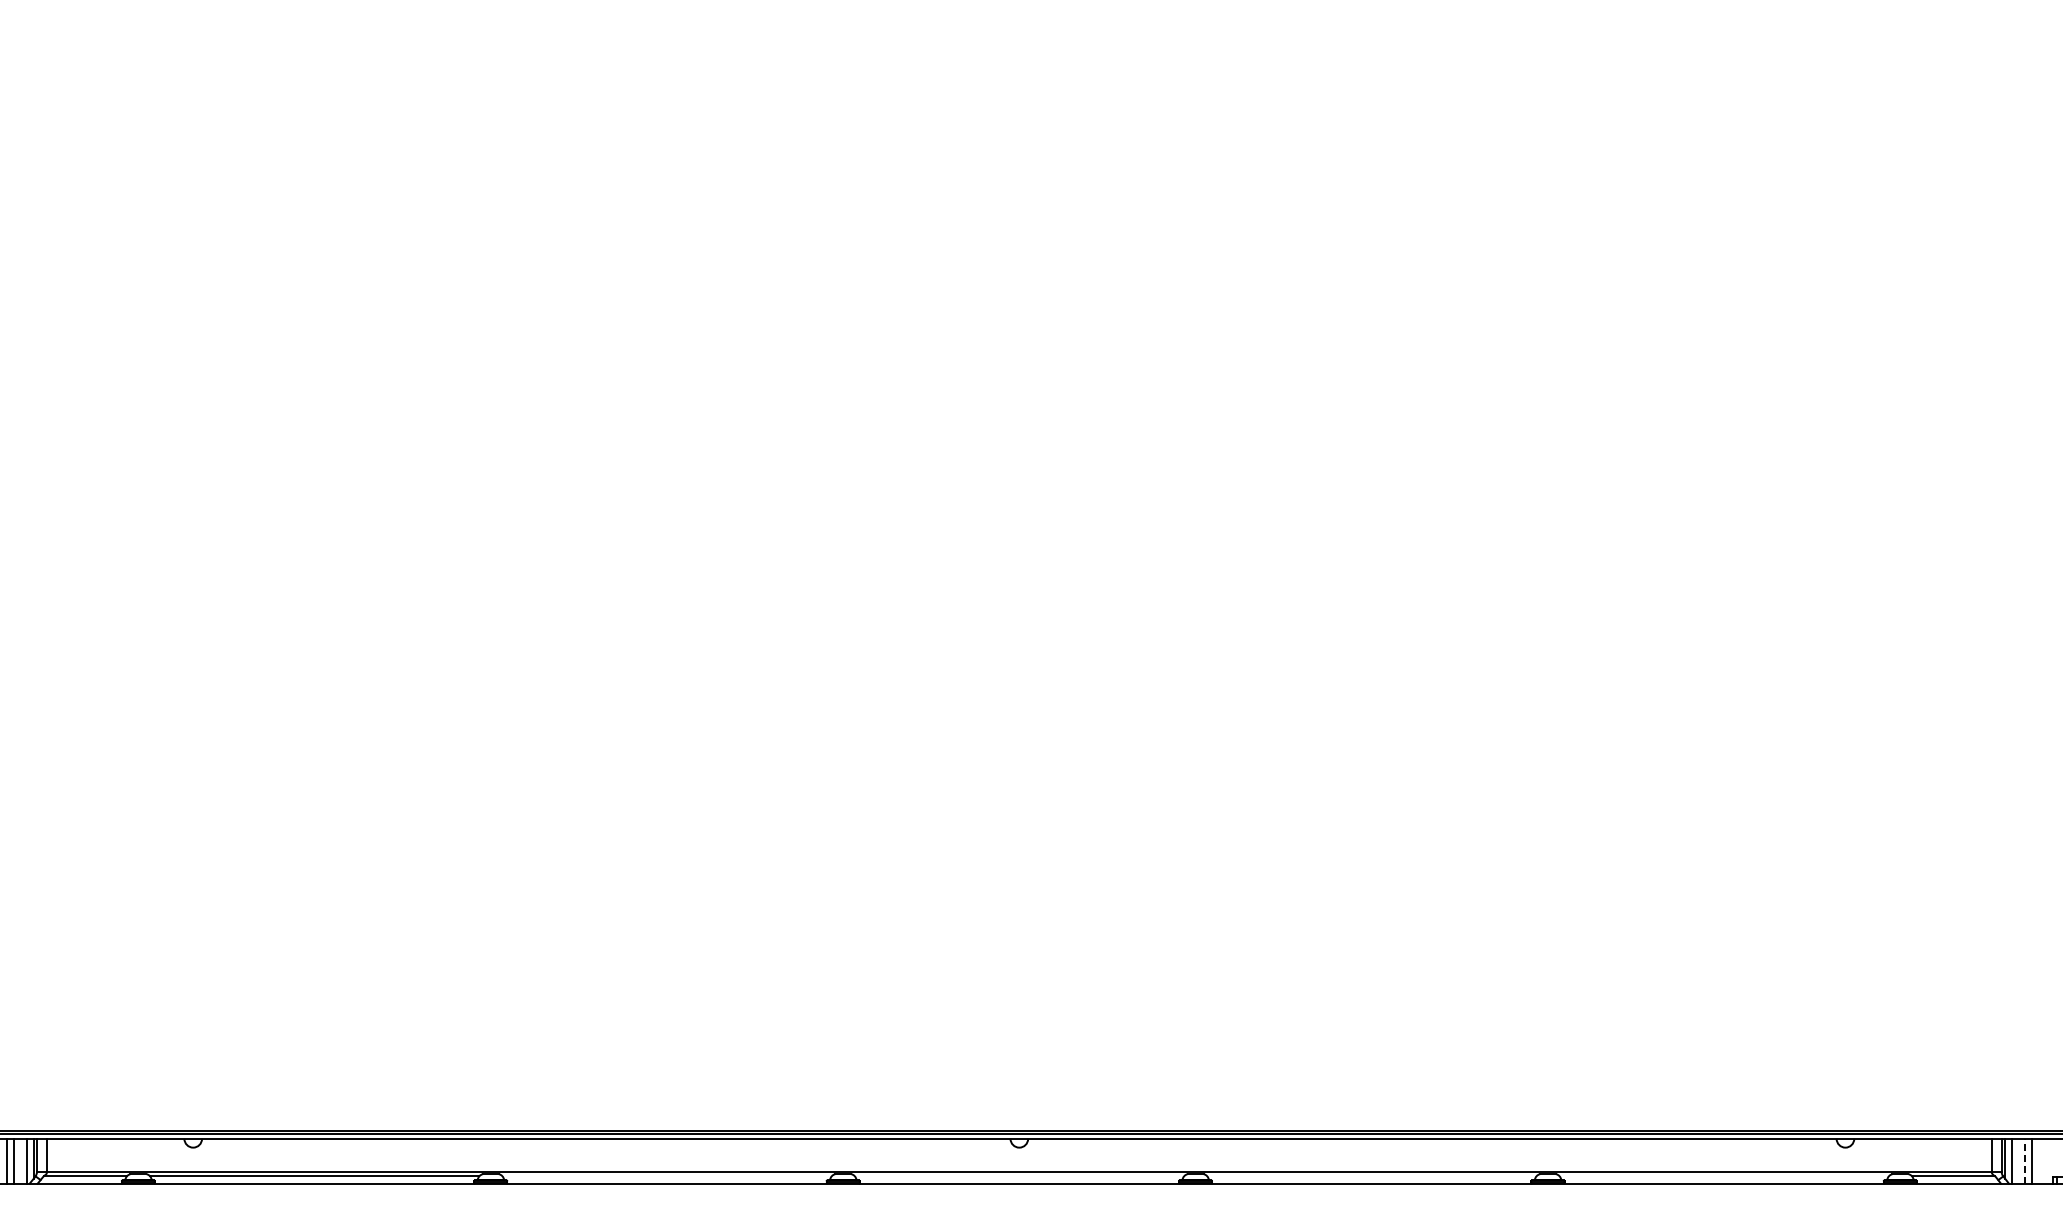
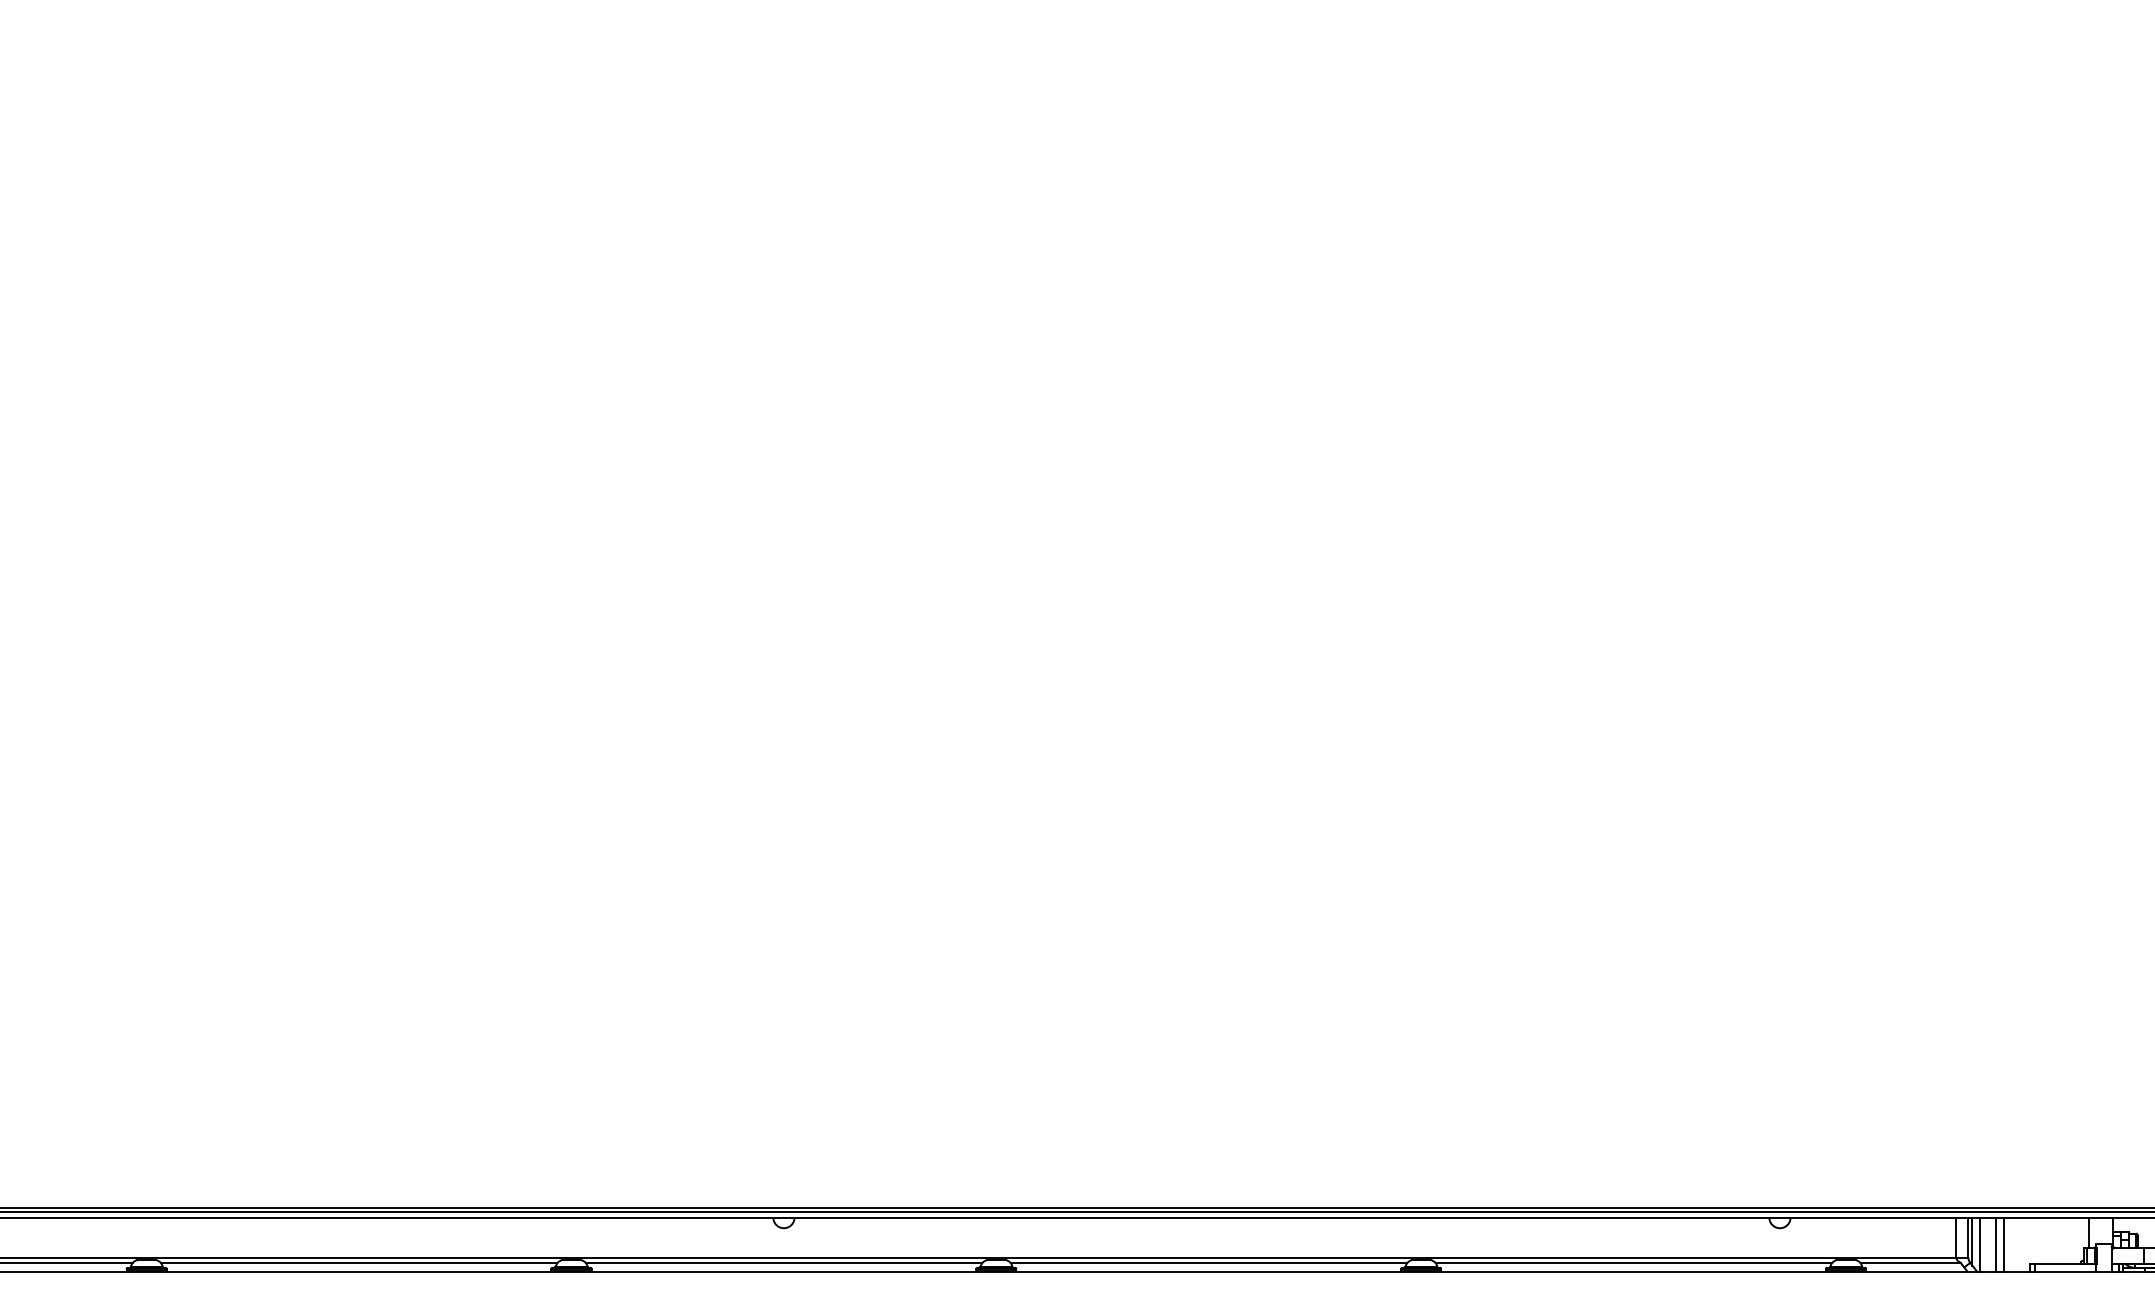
line: (2024, 1160) -> (1995, 1243), dashed -> solid
line: (666, 1176) -> (358, 1263), added
line: (1019, 1176) -> (784, 1263), added
line: (1371, 1176) -> (1208, 1263), added
line: (1723, 1176) -> (1632, 1263), added

